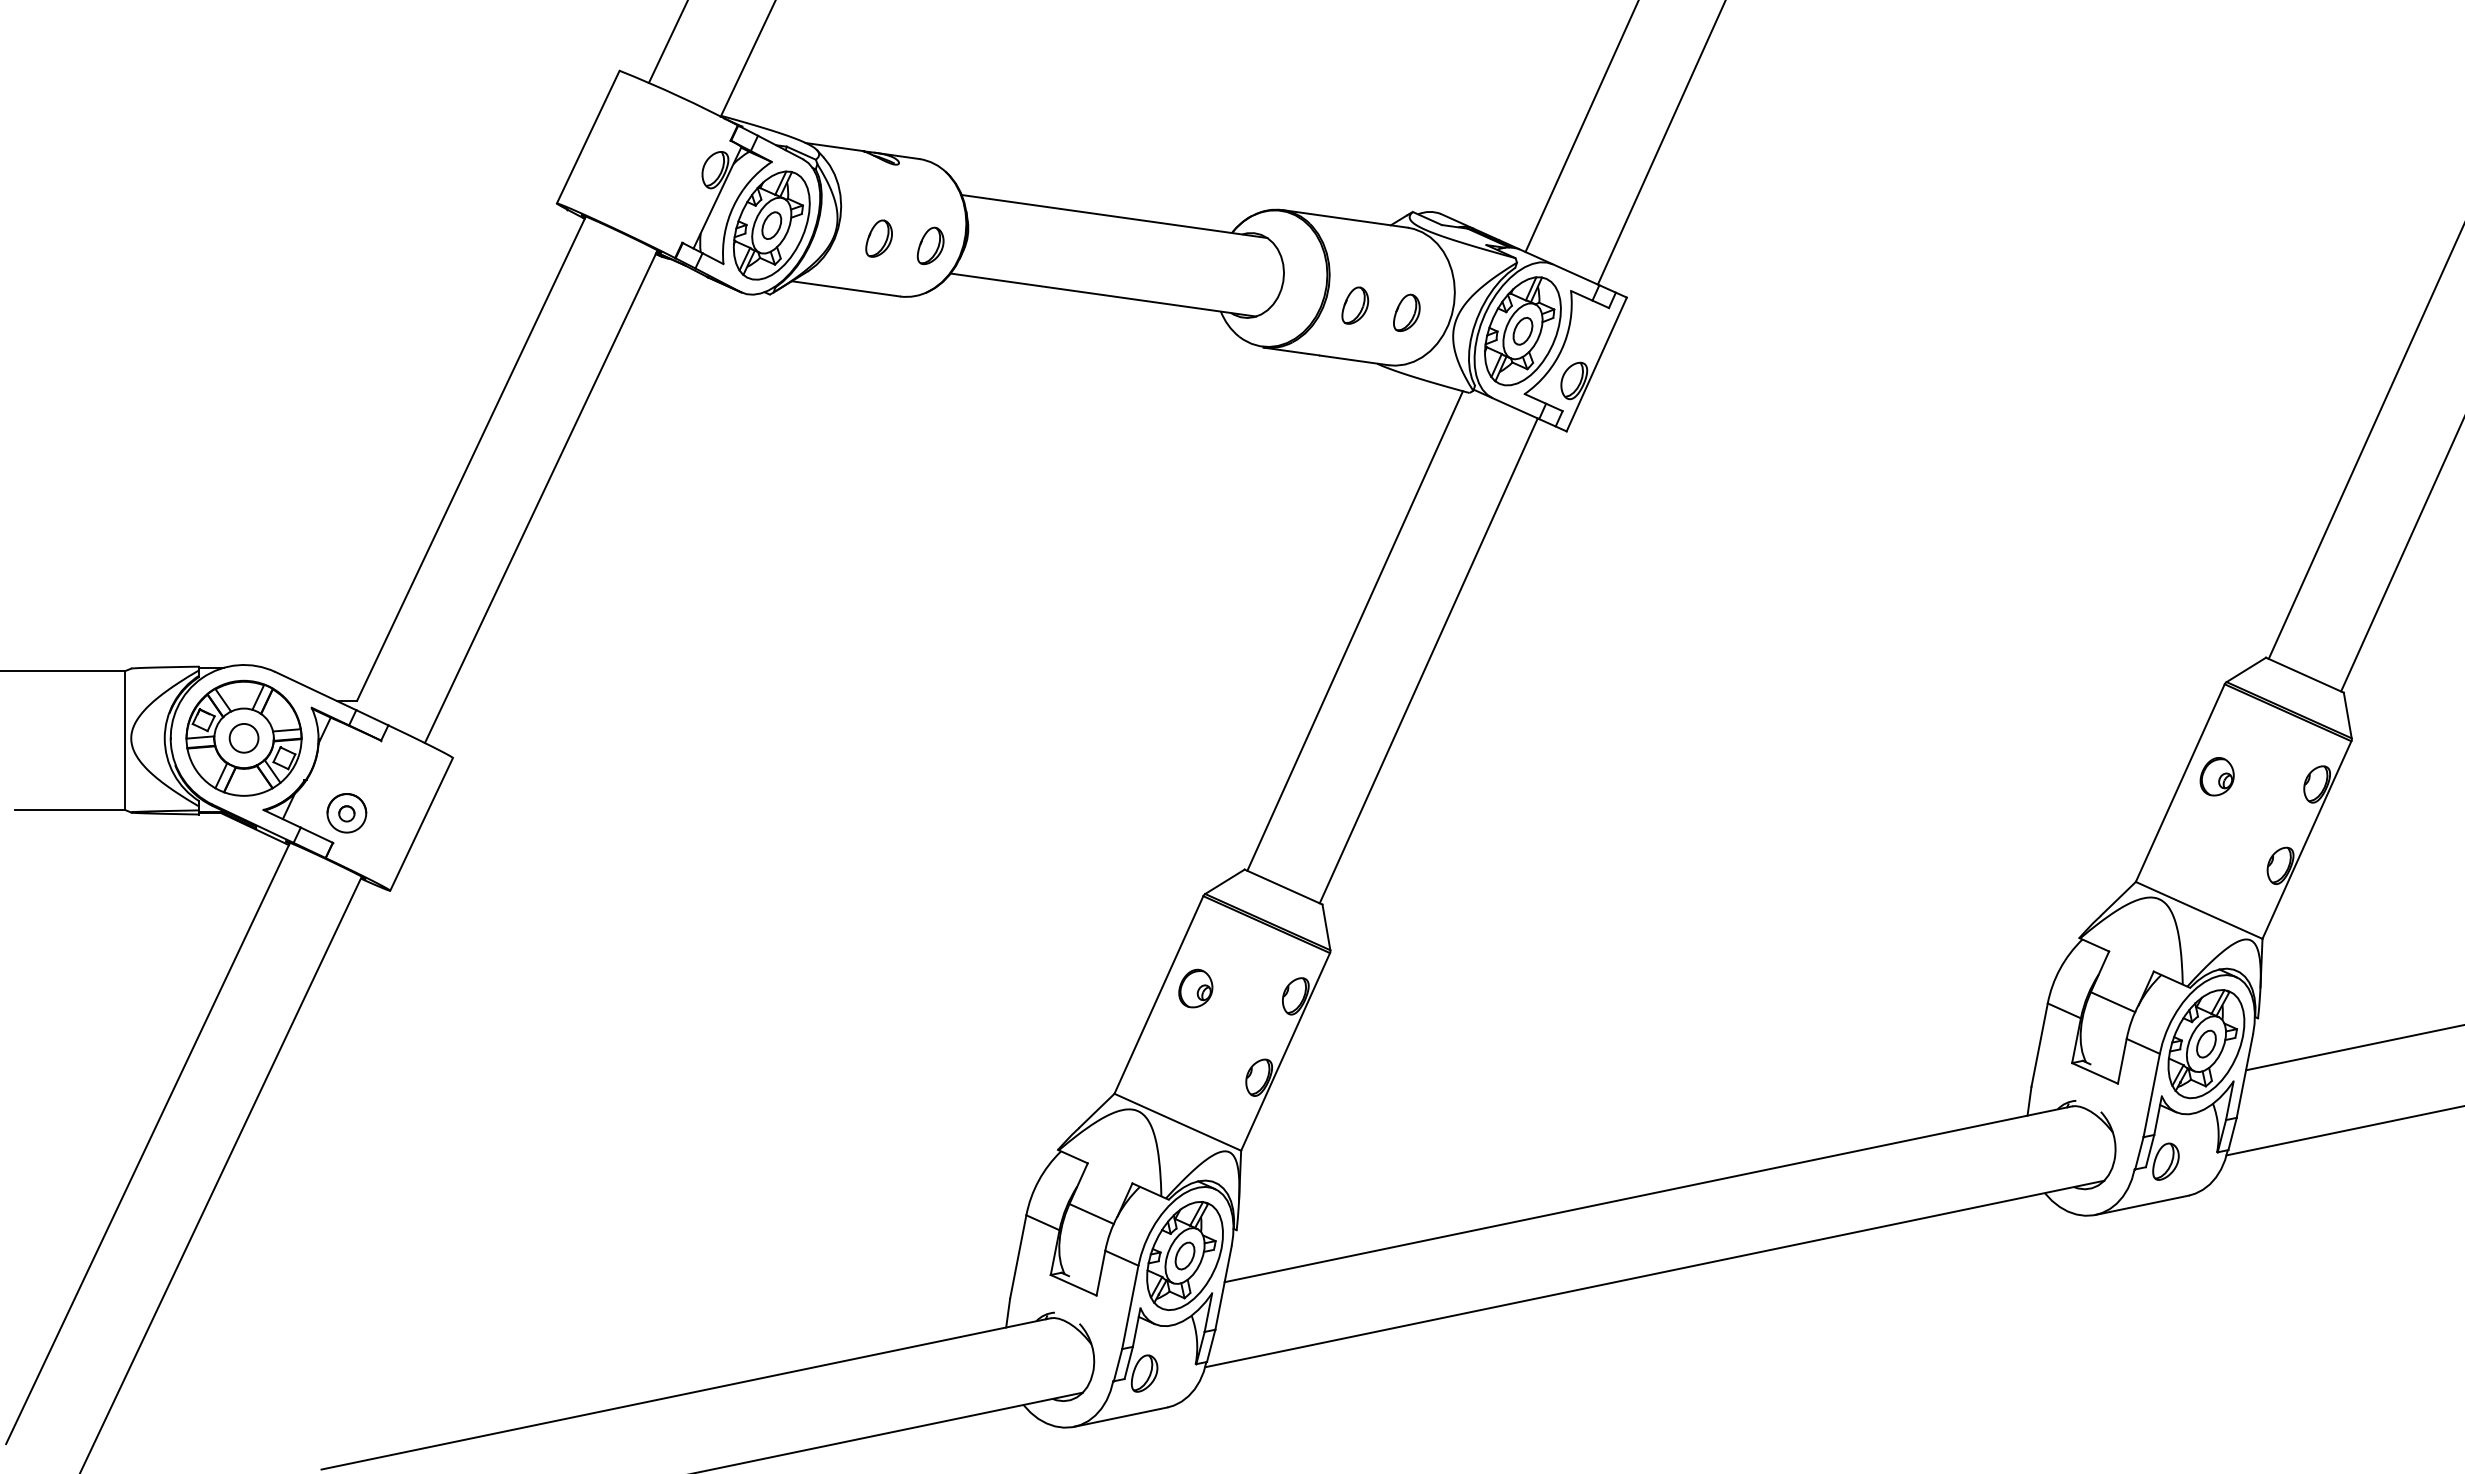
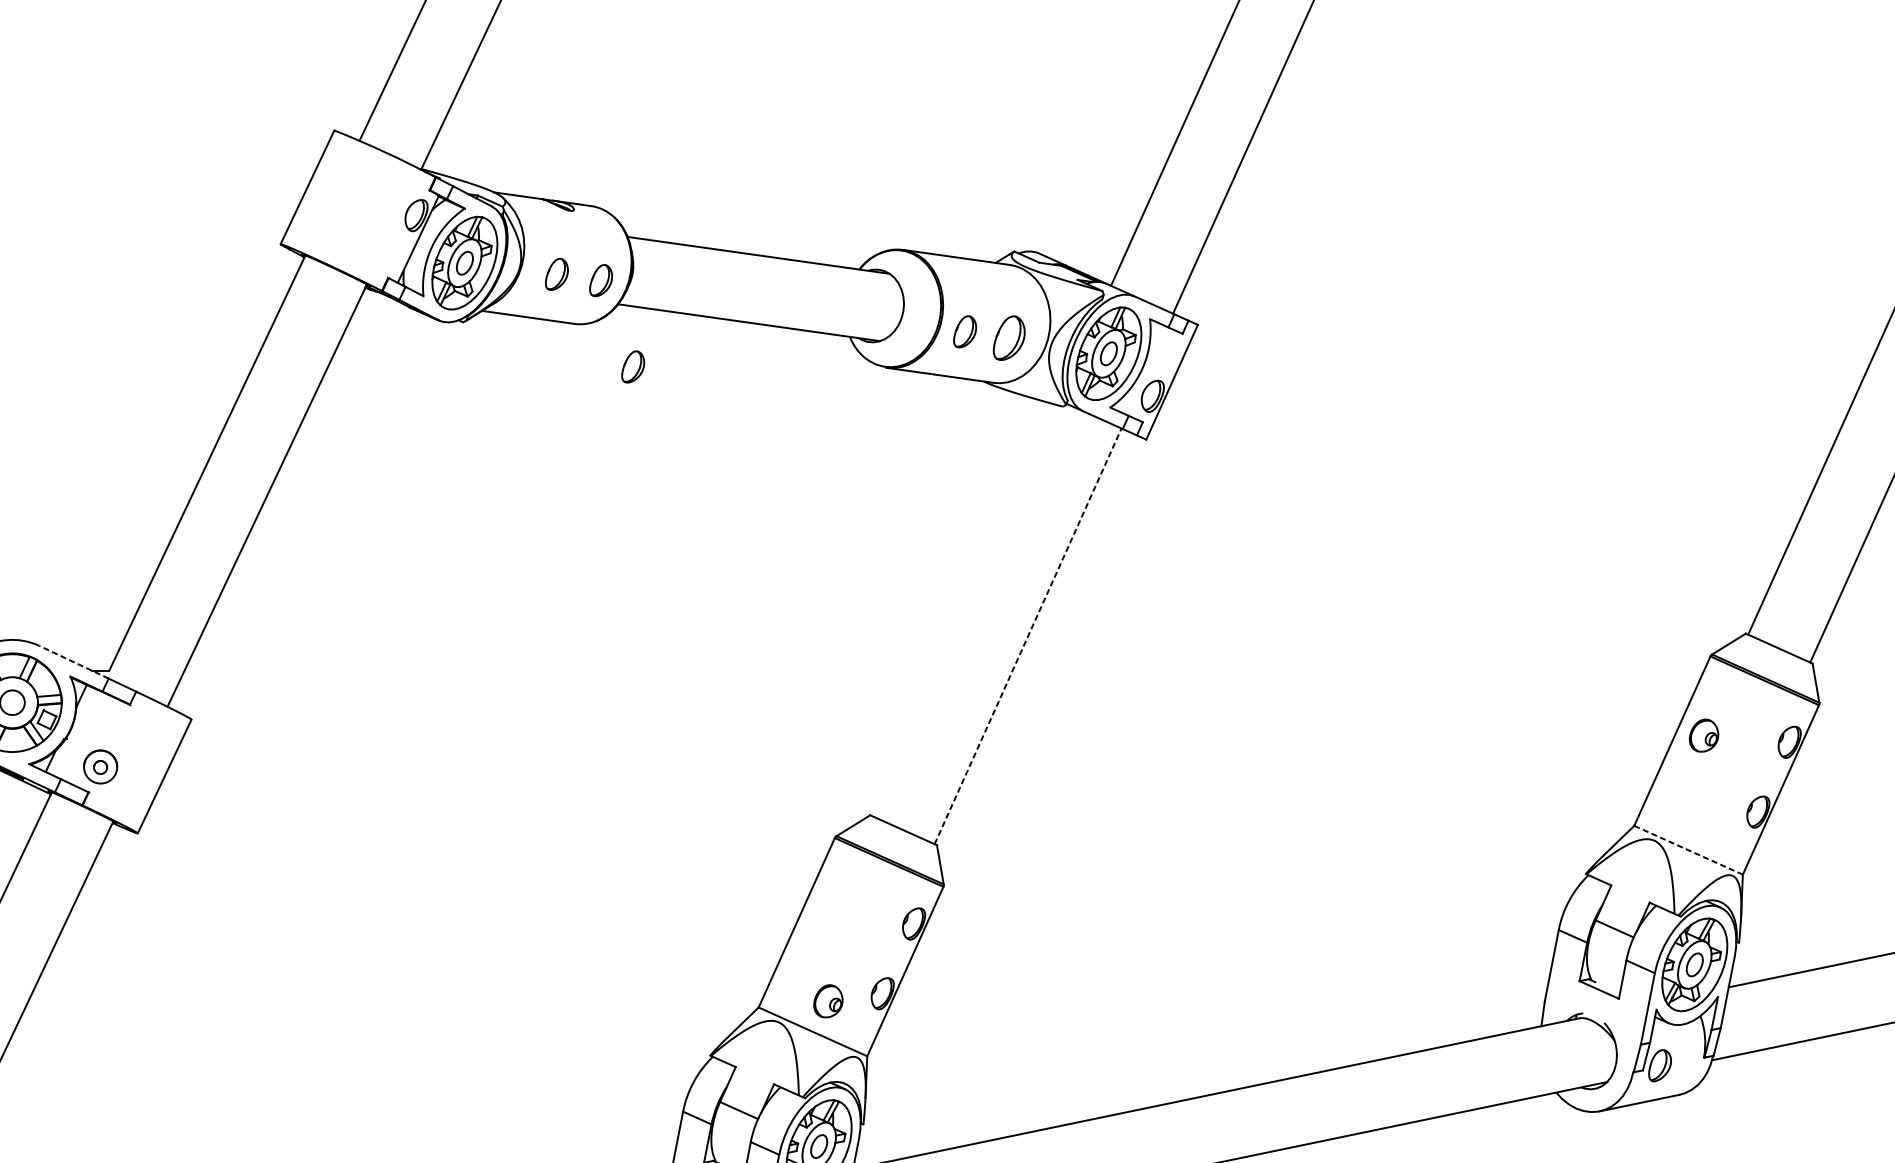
part: (1406, 312) -> (1009, 337), size x1.4
part: (967, 346) -> (632, 366), added
line: (1354, 630) -> (964, 610), removed
line: (1428, 660) -> (1027, 636), solid -> dashed
line: (315, 691) -> (73, 662), solid -> dashed
line: (2199, 910) -> (1688, 850), solid -> dashed
part: (1195, 988) -> (828, 1001), moved

